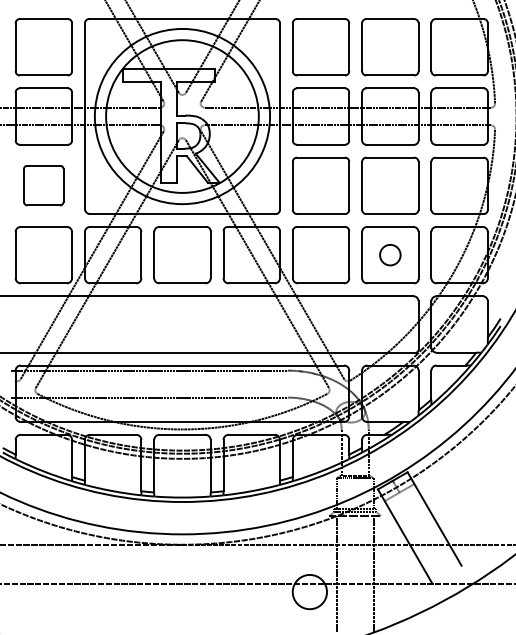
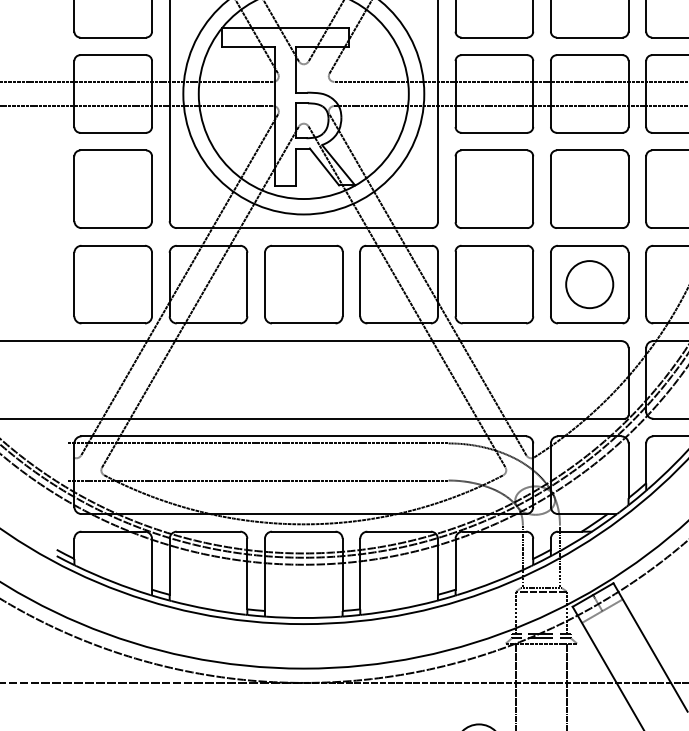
part: (43, 185) -> (112, 188), size x1.43
circle: (390, 255) -> (589, 285), size x1.67

